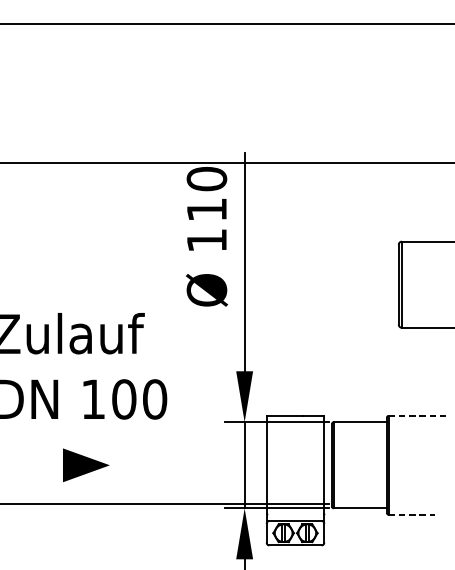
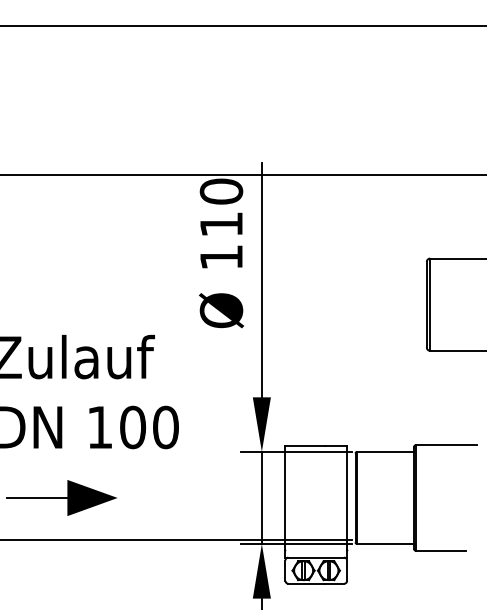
line: (417, 416) -> (446, 445), dashed -> solid
line: (34, 464) -> (36, 497), added
line: (412, 514) -> (441, 550), dashed -> solid

